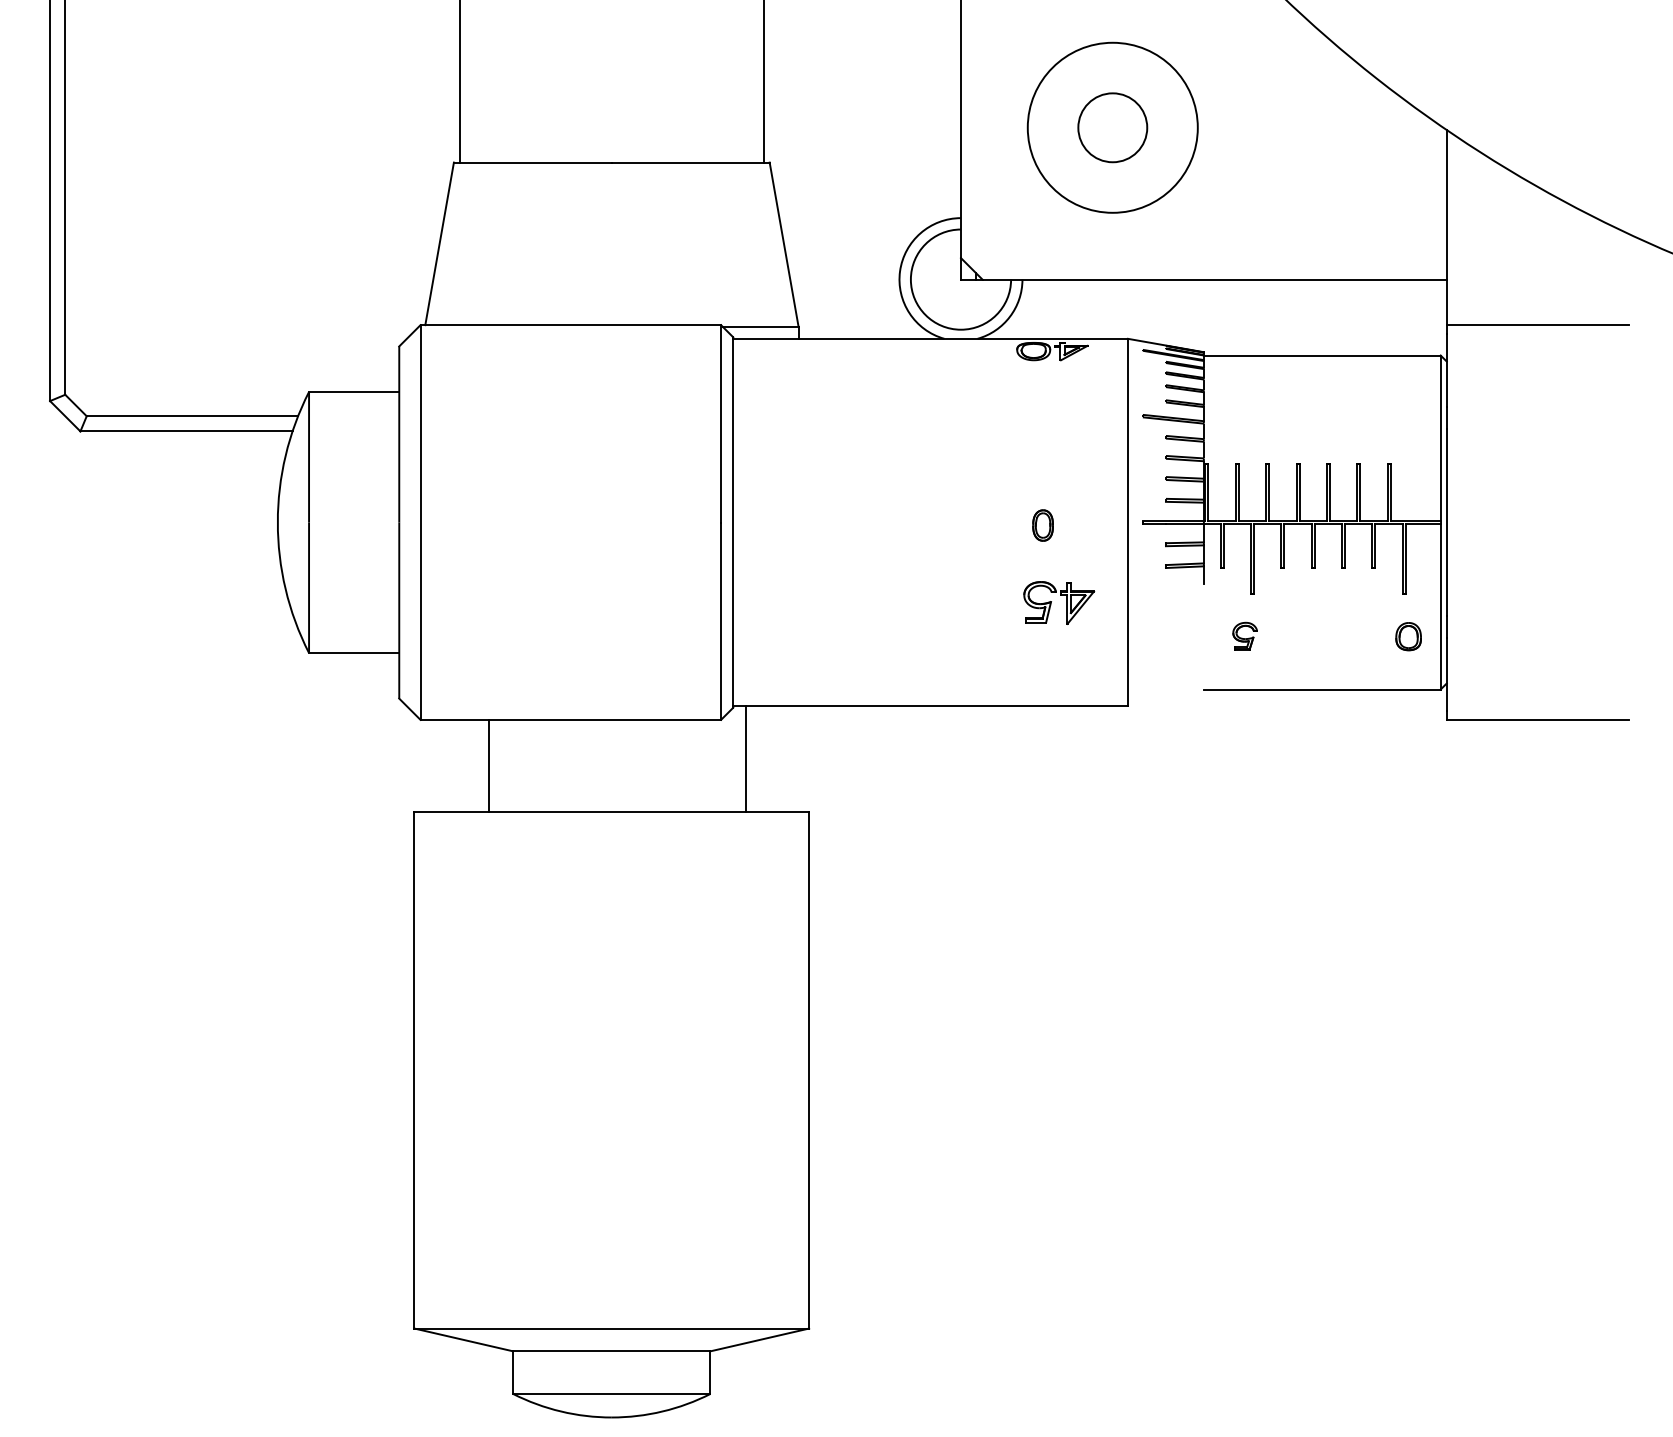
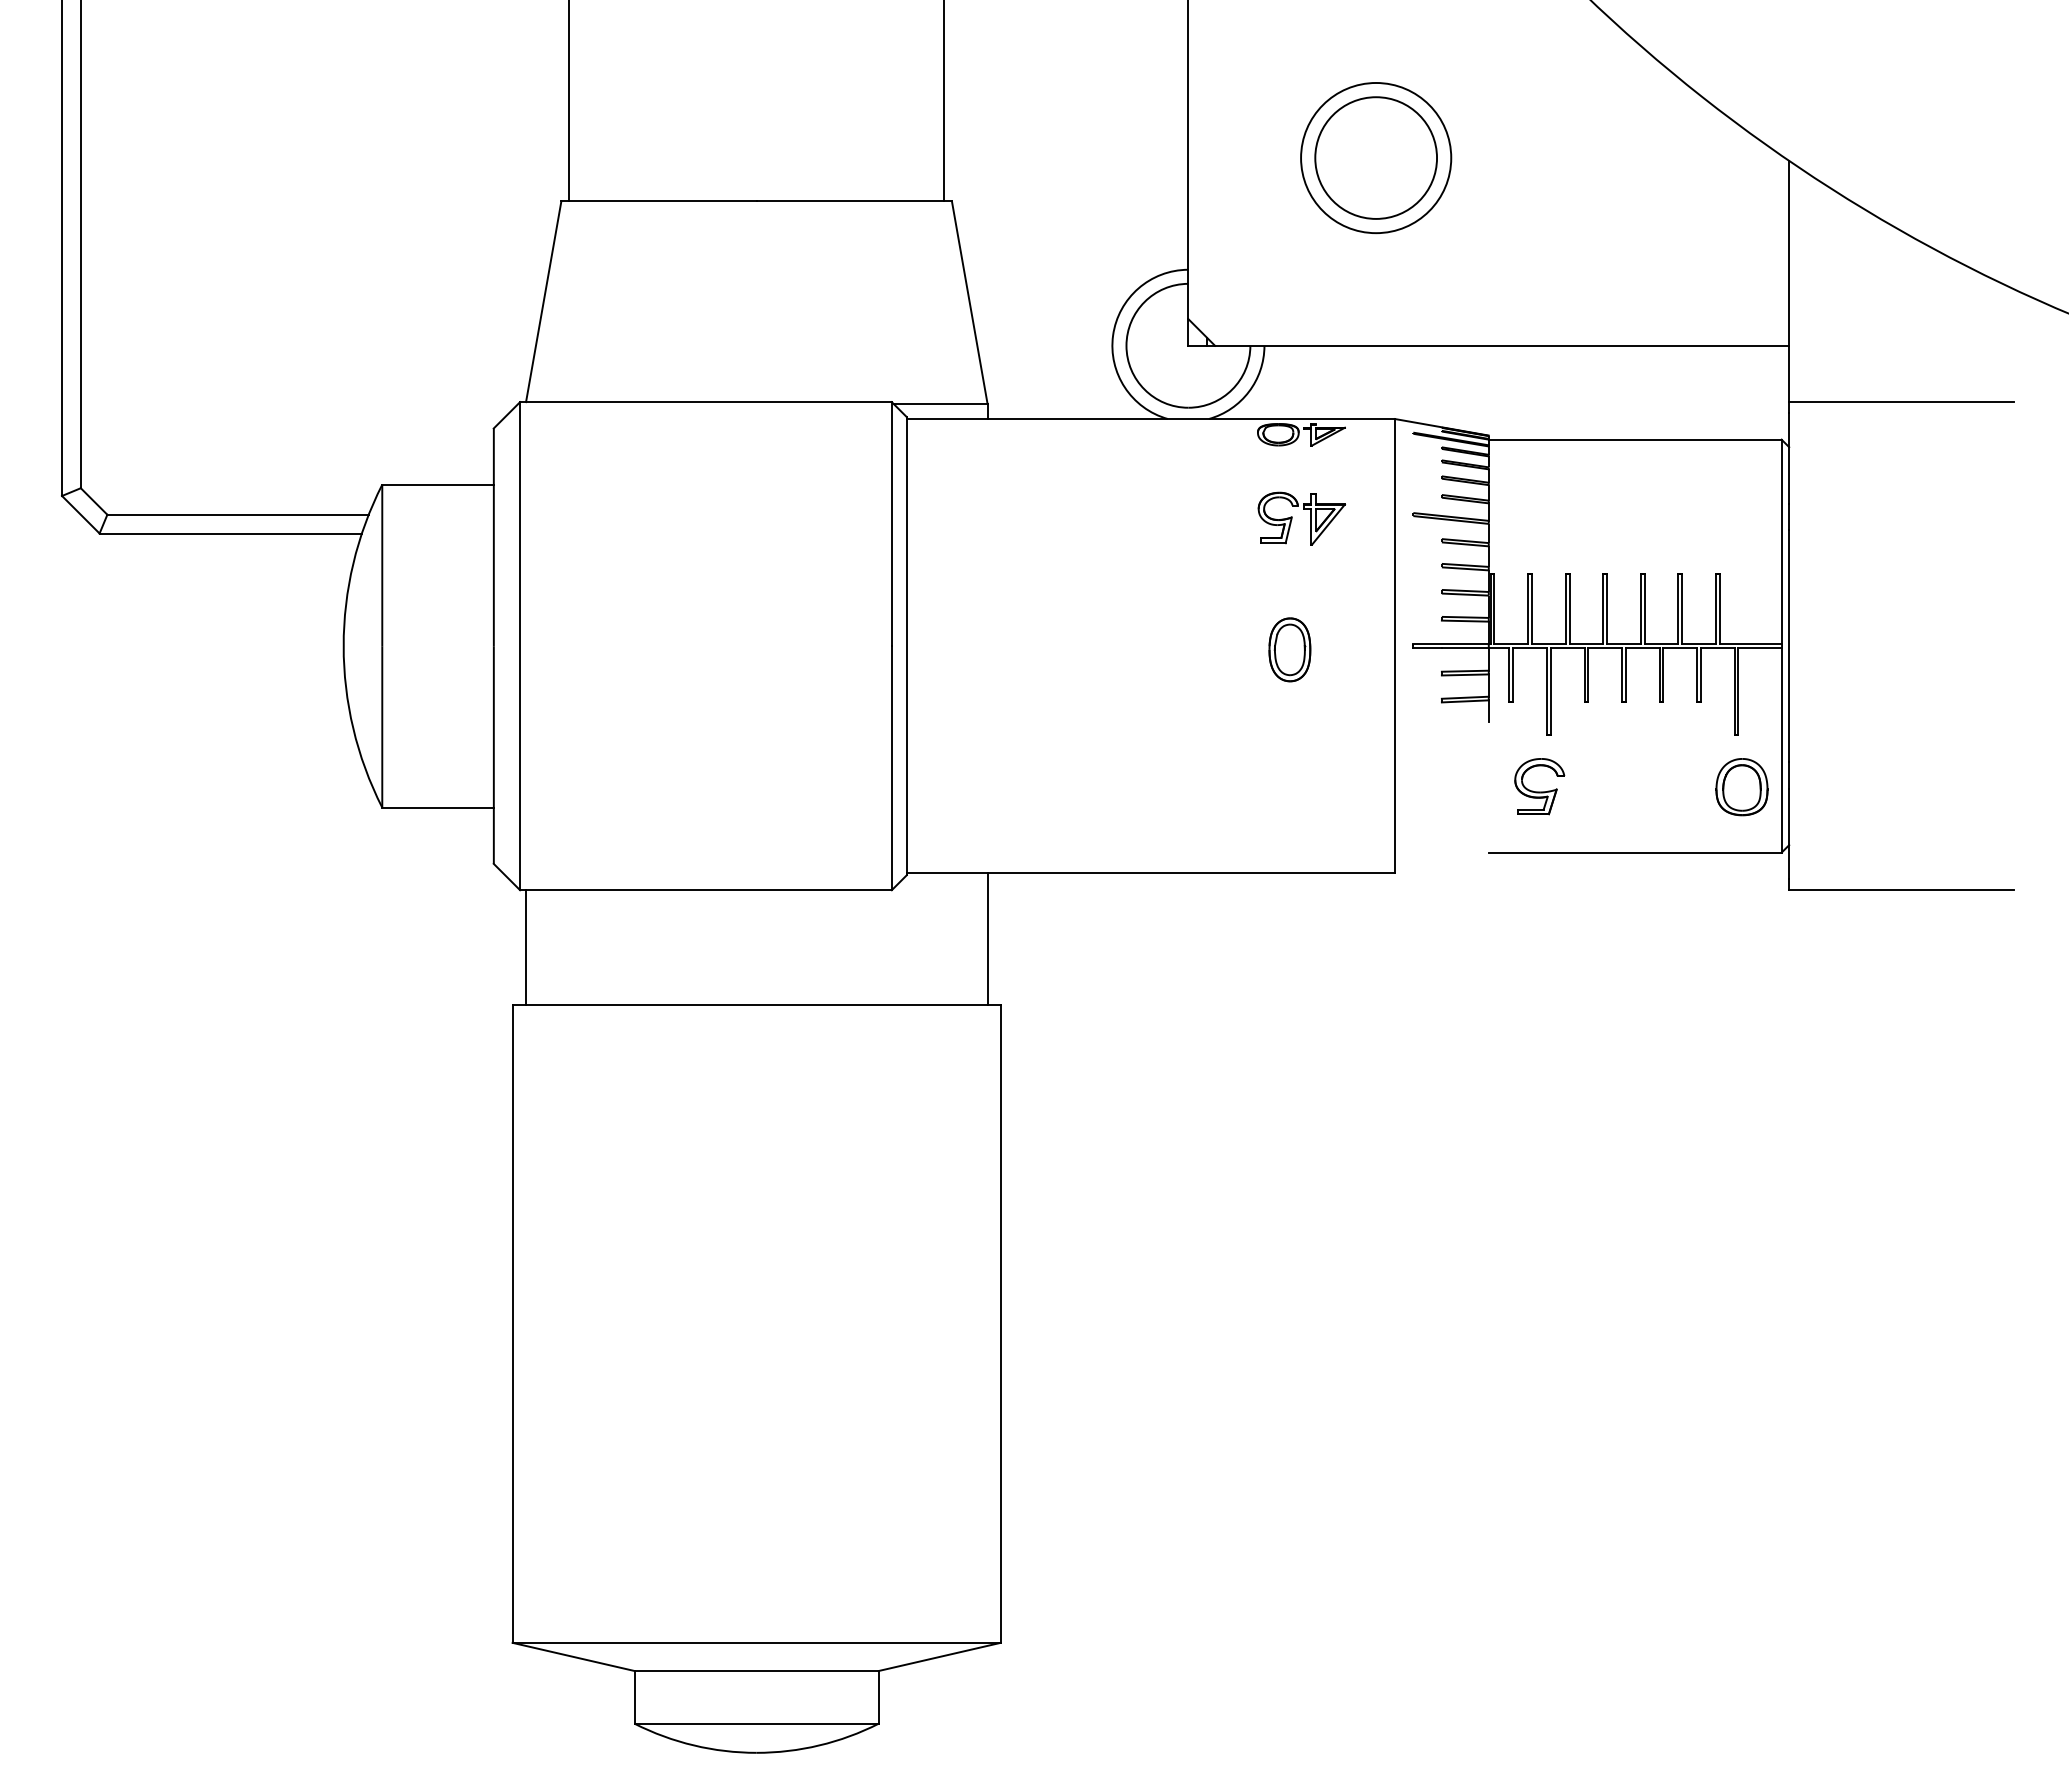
circle: (1113, 127) -> (1376, 157), size x0.71
circle: (1113, 127) -> (1376, 157), size x1.43
part: (1042, 525) -> (1289, 649), size x1.67
part: (1051, 602) -> (1292, 518), moved
part: (1244, 636) -> (1539, 786), size x1.67
part: (1408, 636) -> (1741, 787), size x1.67
line: (745, 758) -> (987, 938), moved
line: (488, 766) -> (525, 947), moved

